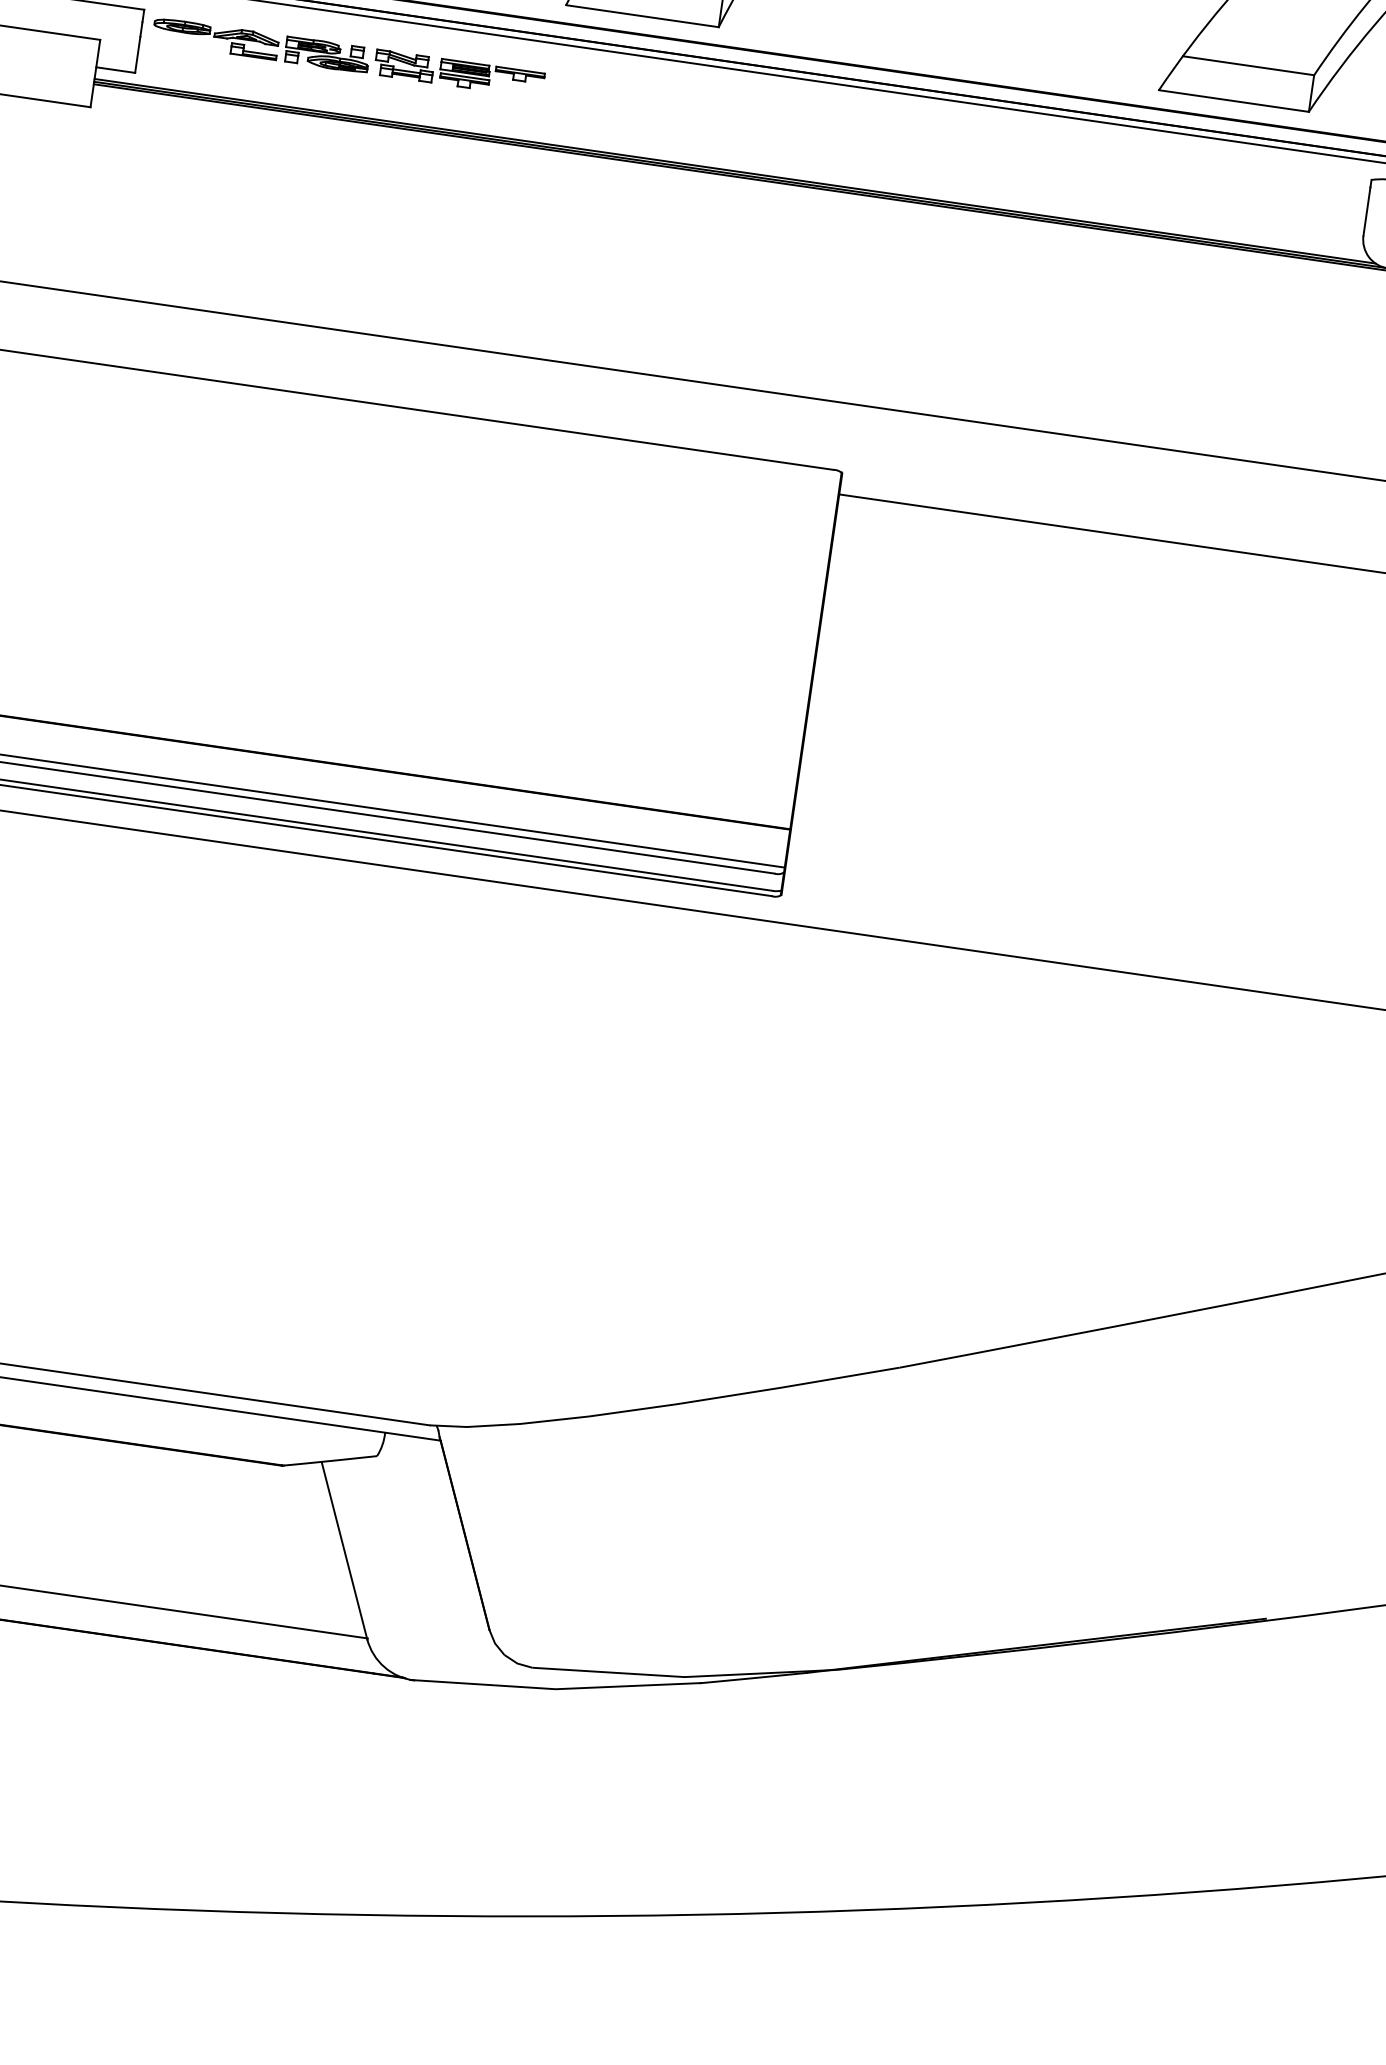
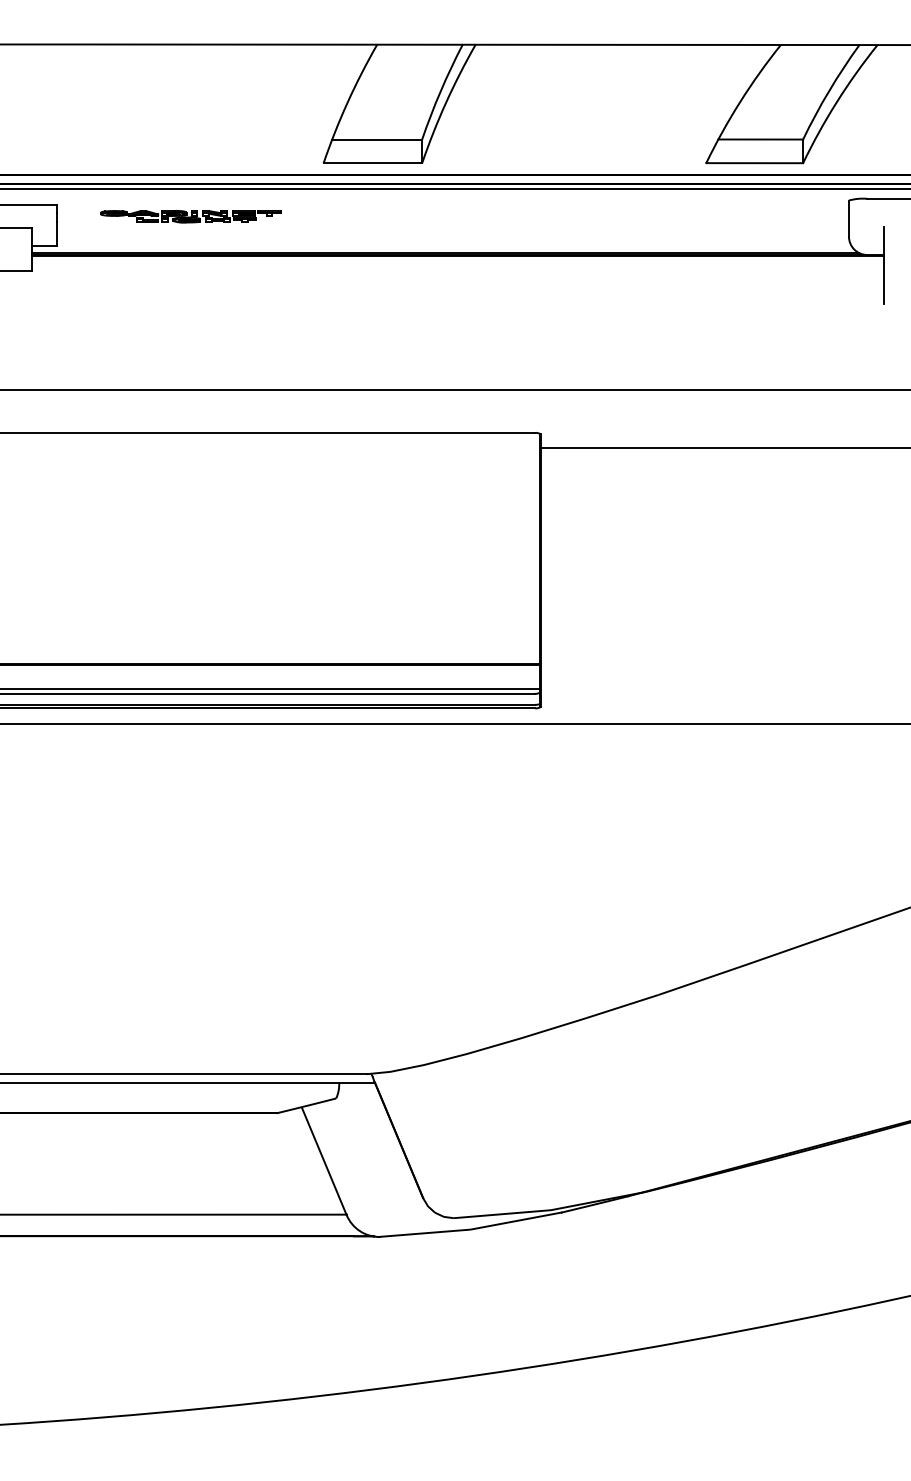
part: (348, 57) -> (190, 216), size x0.71

